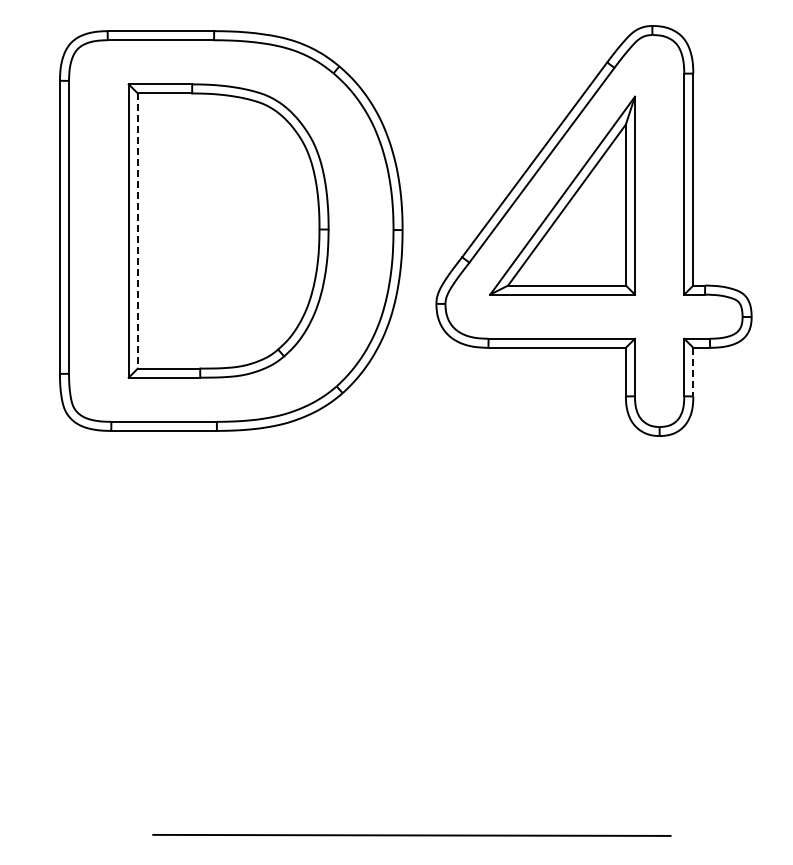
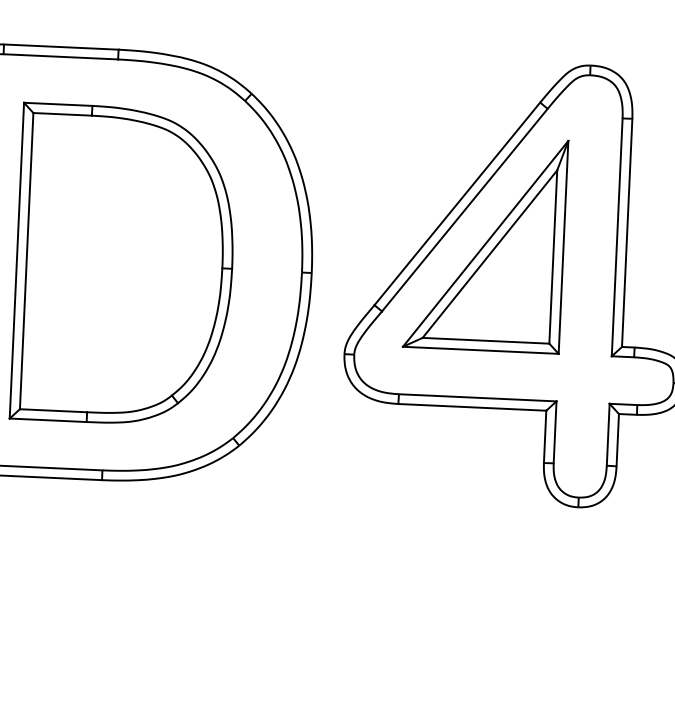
line: (137, 231) -> (26, 261), dashed -> solid
line: (693, 372) -> (617, 440), dashed -> solid

